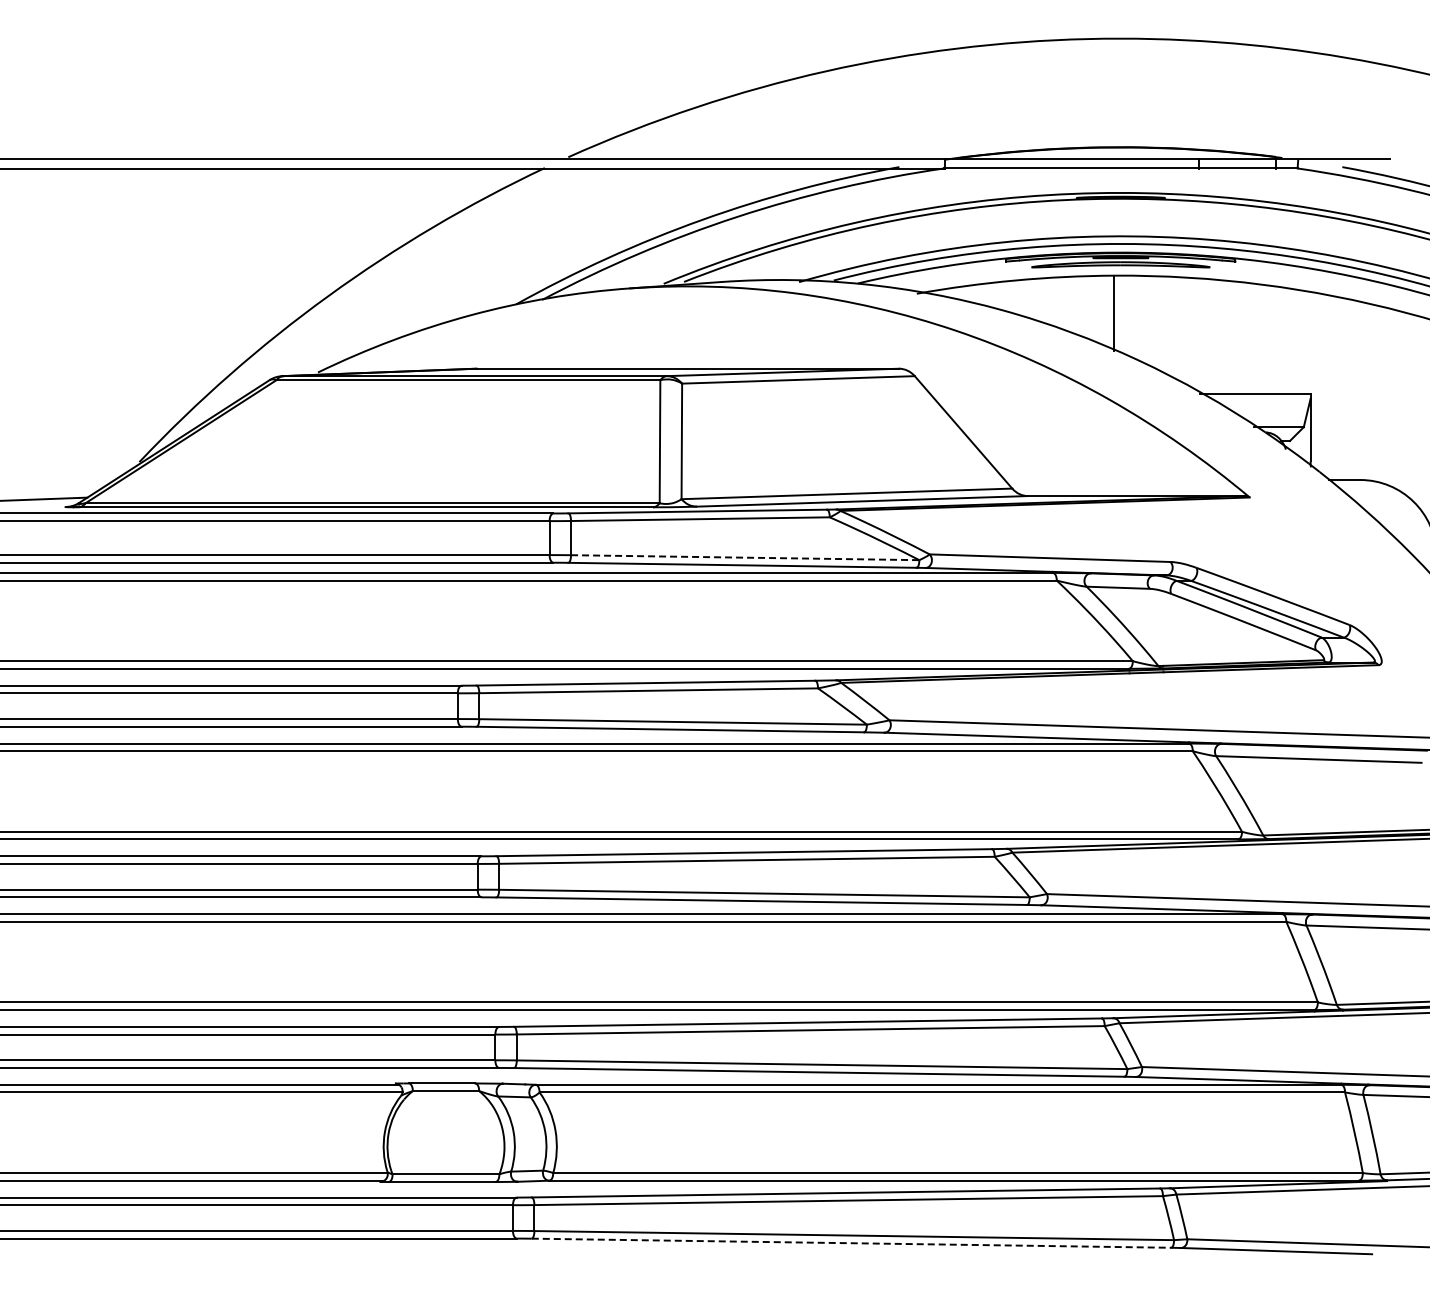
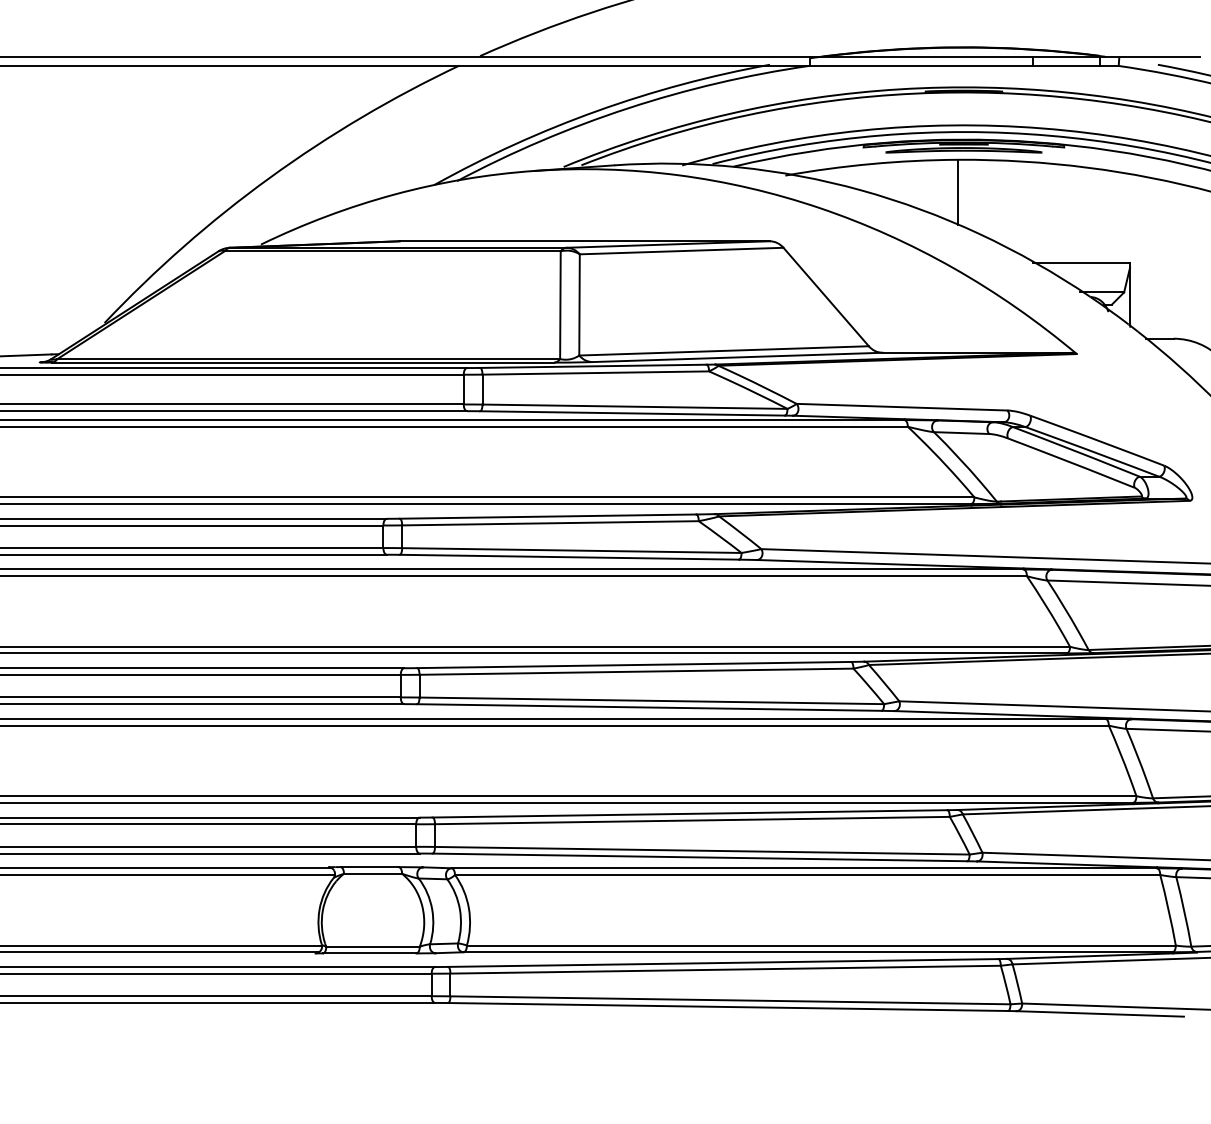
line: (745, 557) -> (635, 406), dashed -> solid
line: (851, 1243) -> (728, 1007), dashed -> solid

